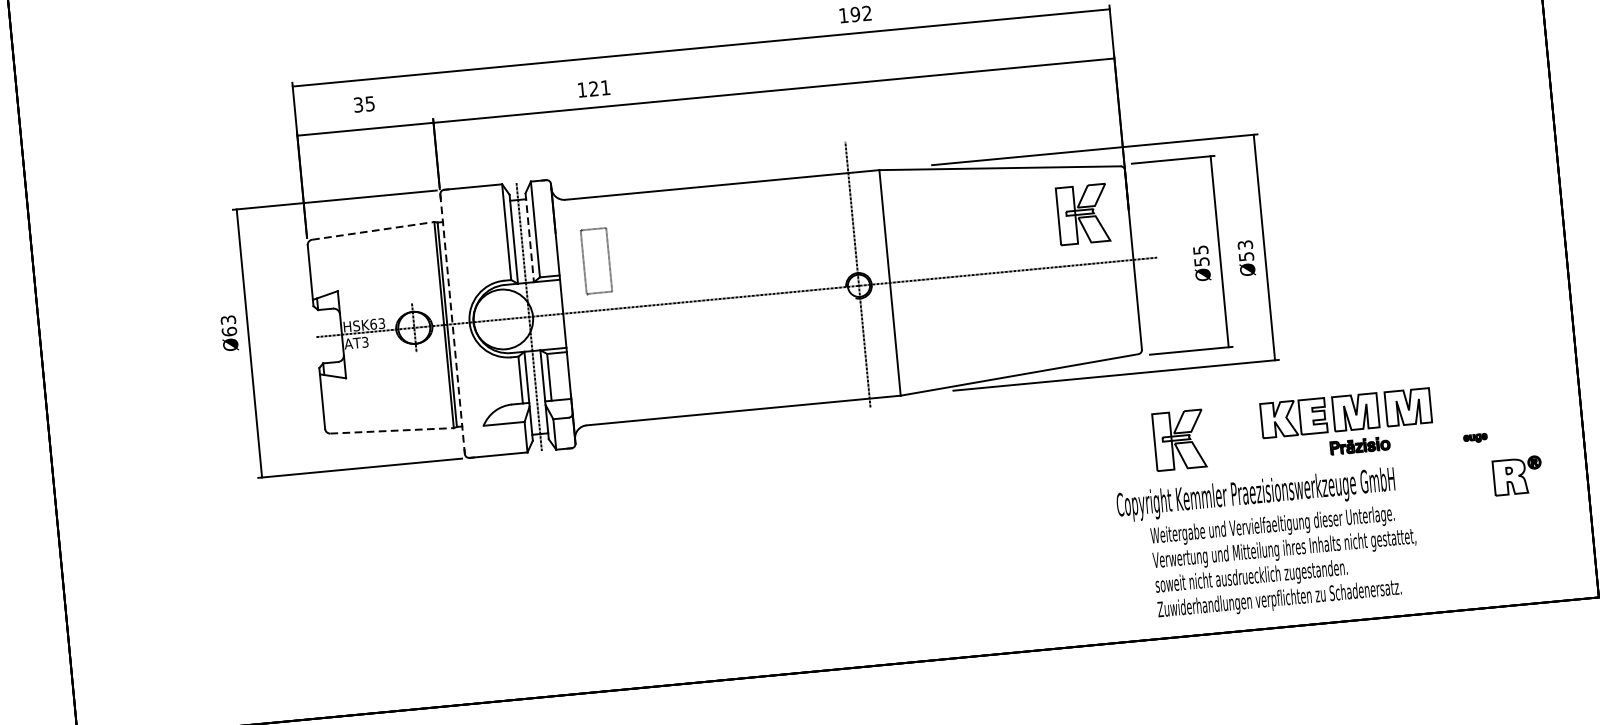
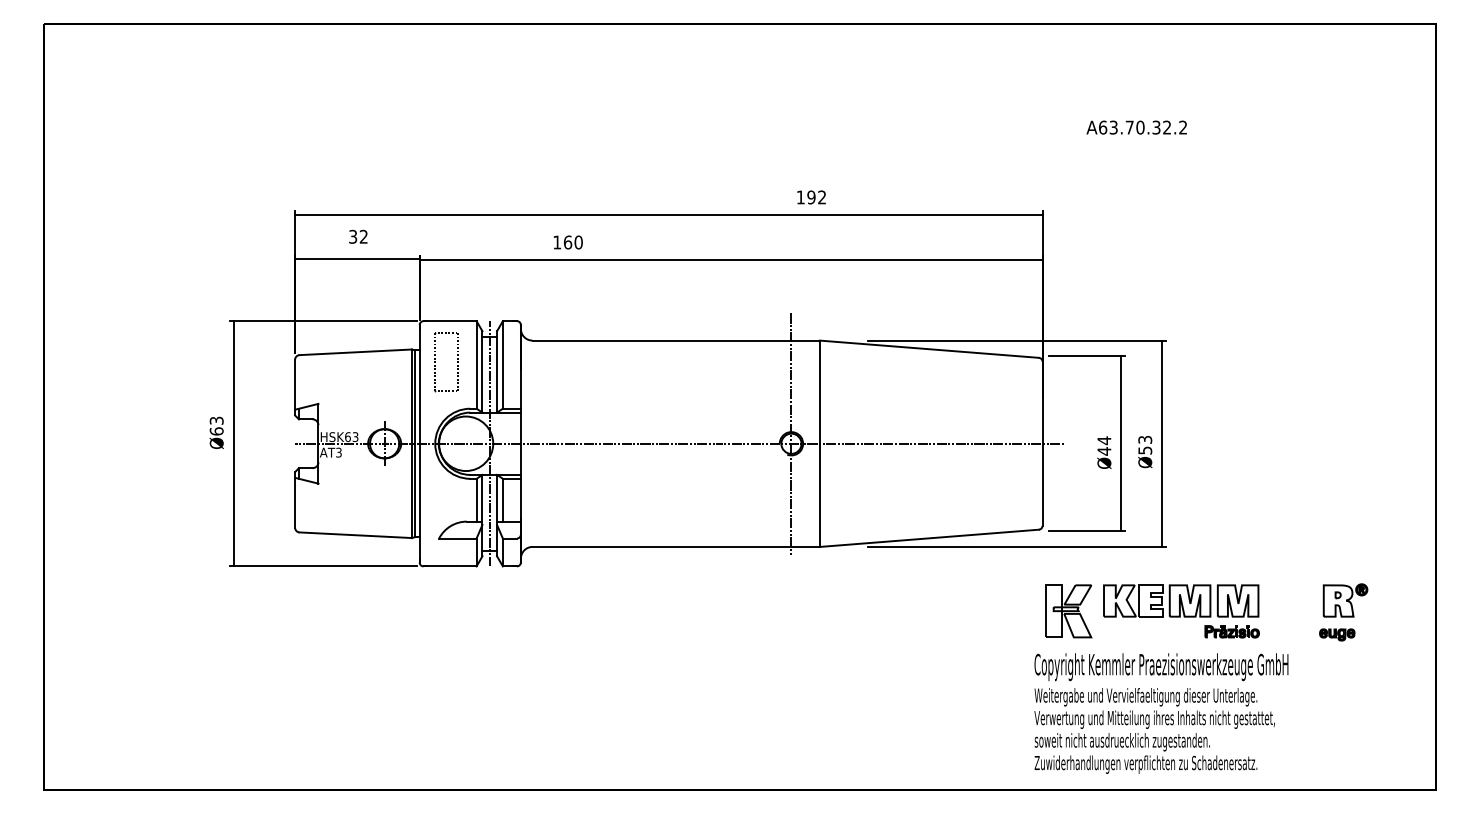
text: (598, 88) -> (572, 242), 121 -> 160
text: (369, 103) -> (363, 236), 35 -> 32
part: (1082, 214) -> (1000, 398), removed
line: (374, 231) -> (356, 352), dashed -> solid
line: (530, 237) -> (497, 371), dashed -> solid
text: (1201, 255) -> (1104, 445), Ø55 -> Ø44
part: (584, 262) -> (435, 362), moved
line: (452, 323) -> (419, 443), dashed -> solid
part: (1346, 412) -> (1181, 600), moved
line: (393, 431) -> (356, 535), dashed -> solid
part: (1475, 437) -> (1337, 634), size x1.67
part: (1517, 475) -> (1345, 600), moved
text: (1256, 495) -> (1161, 667), moved

